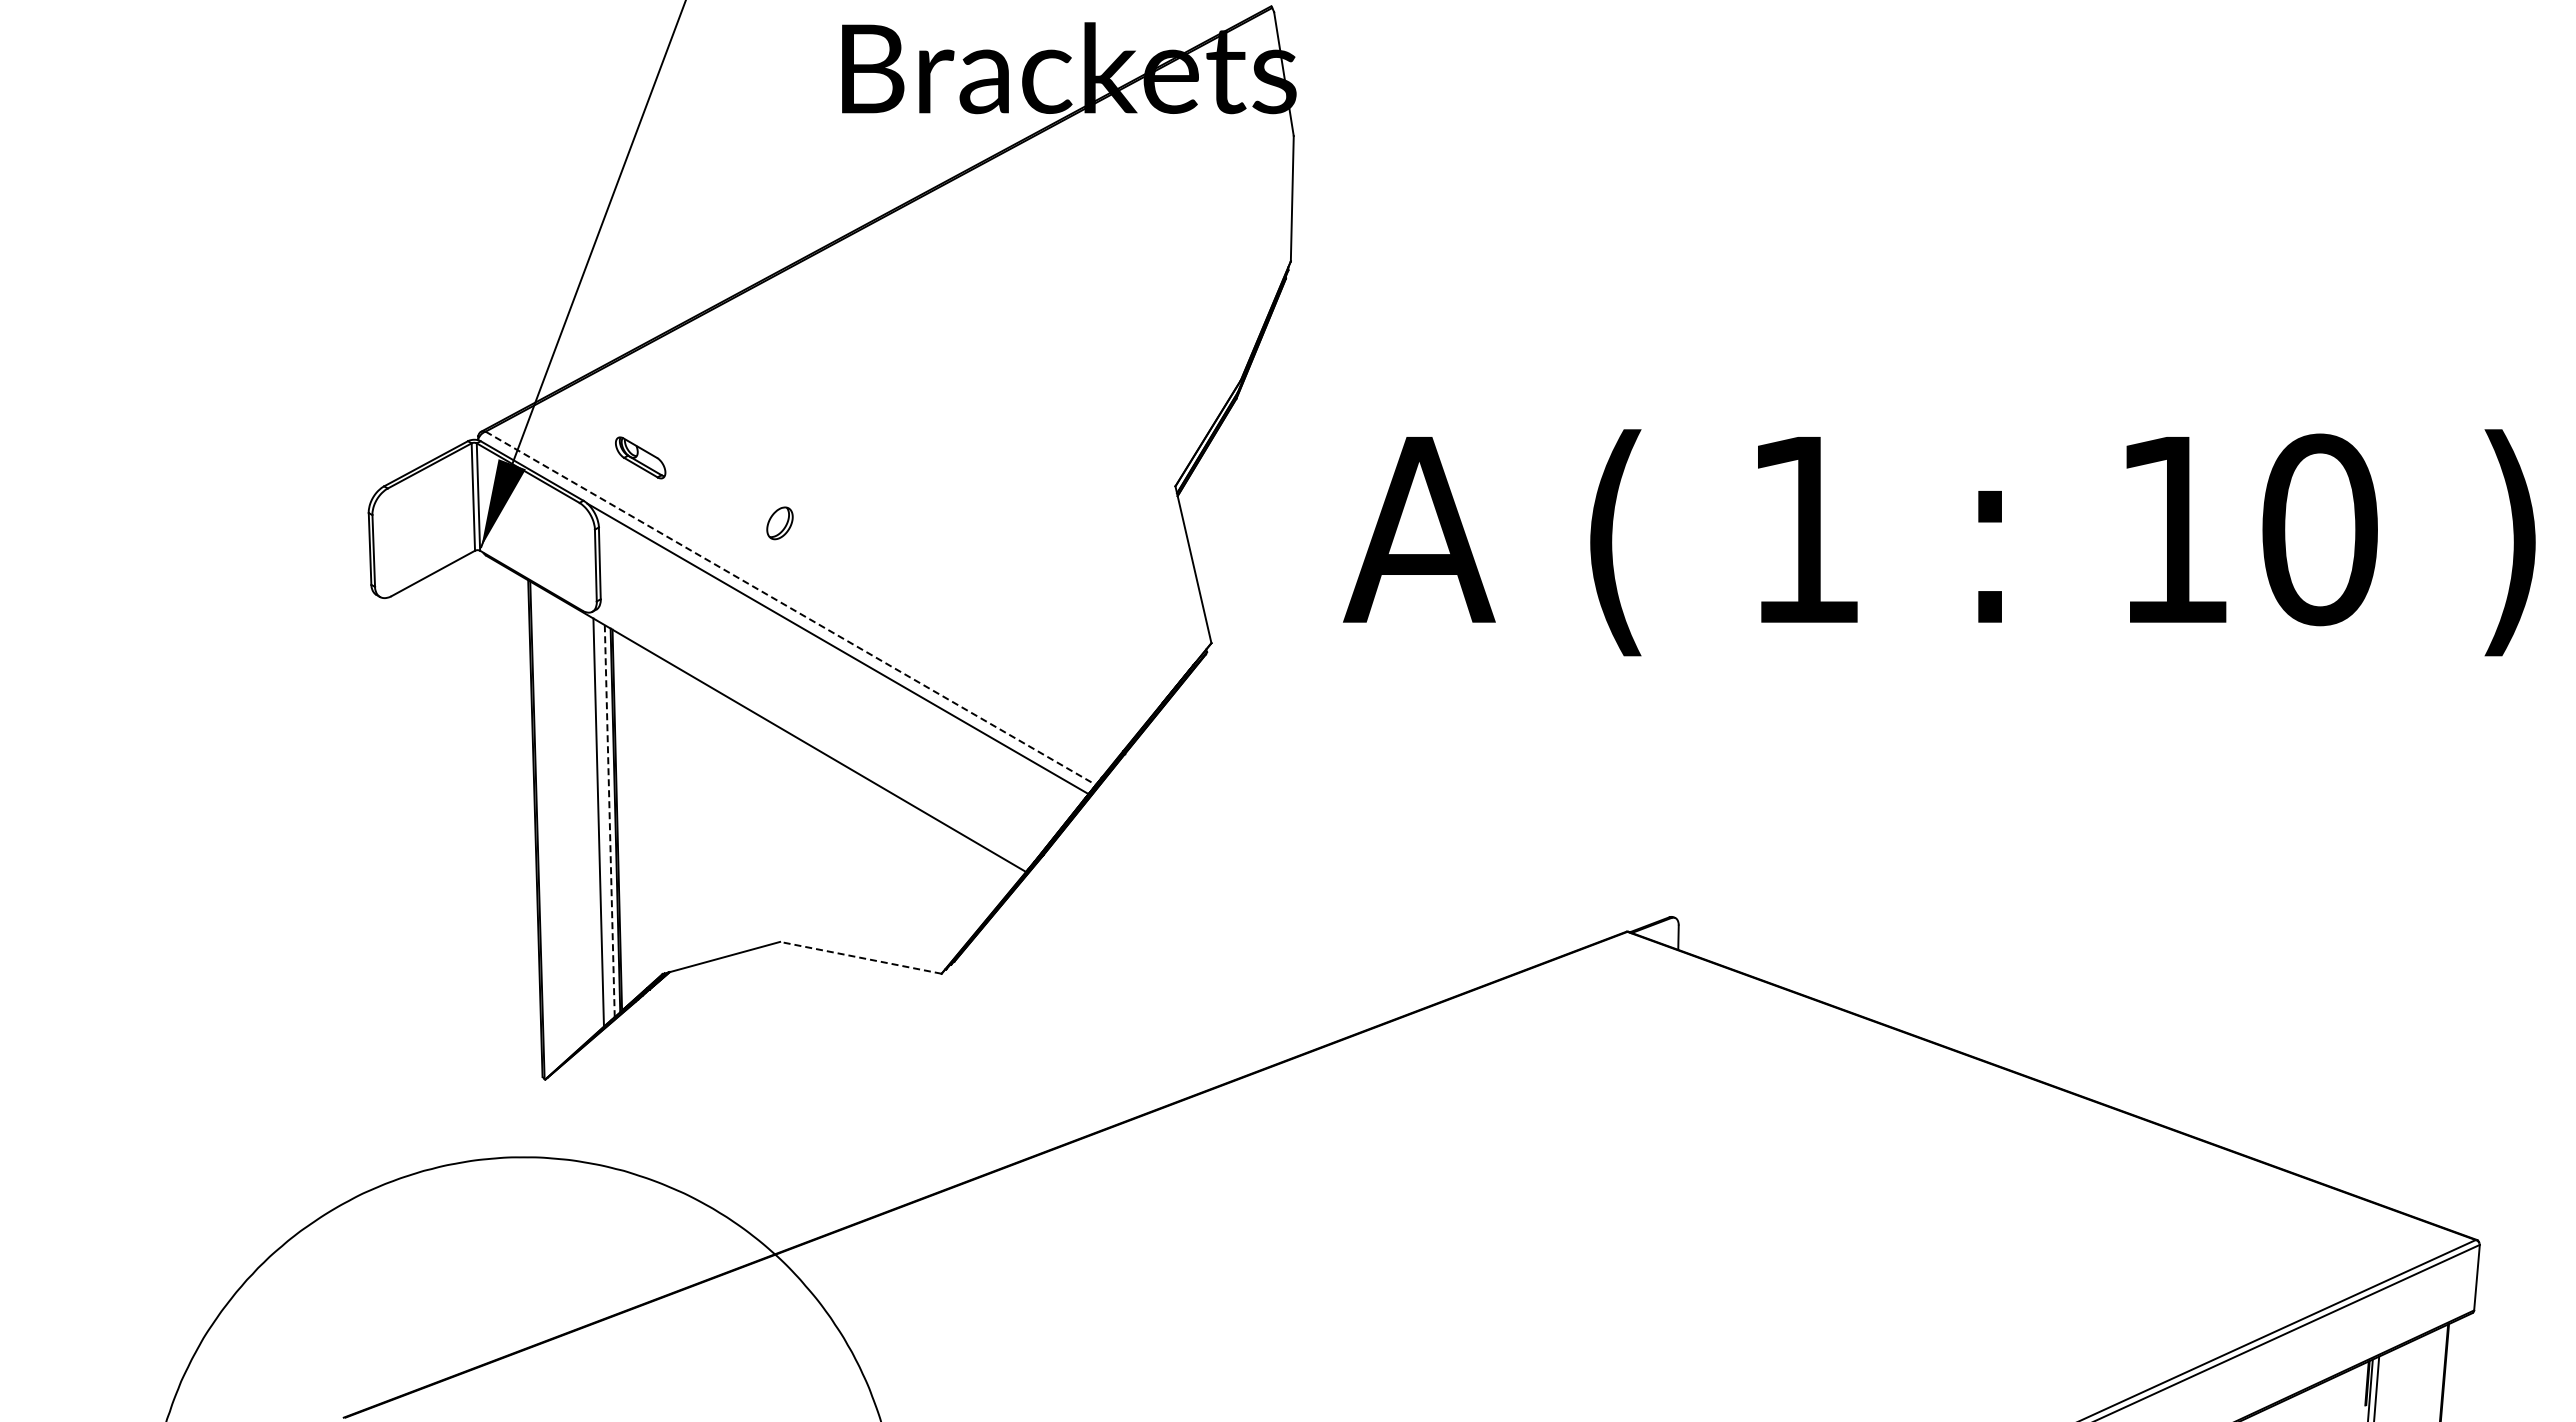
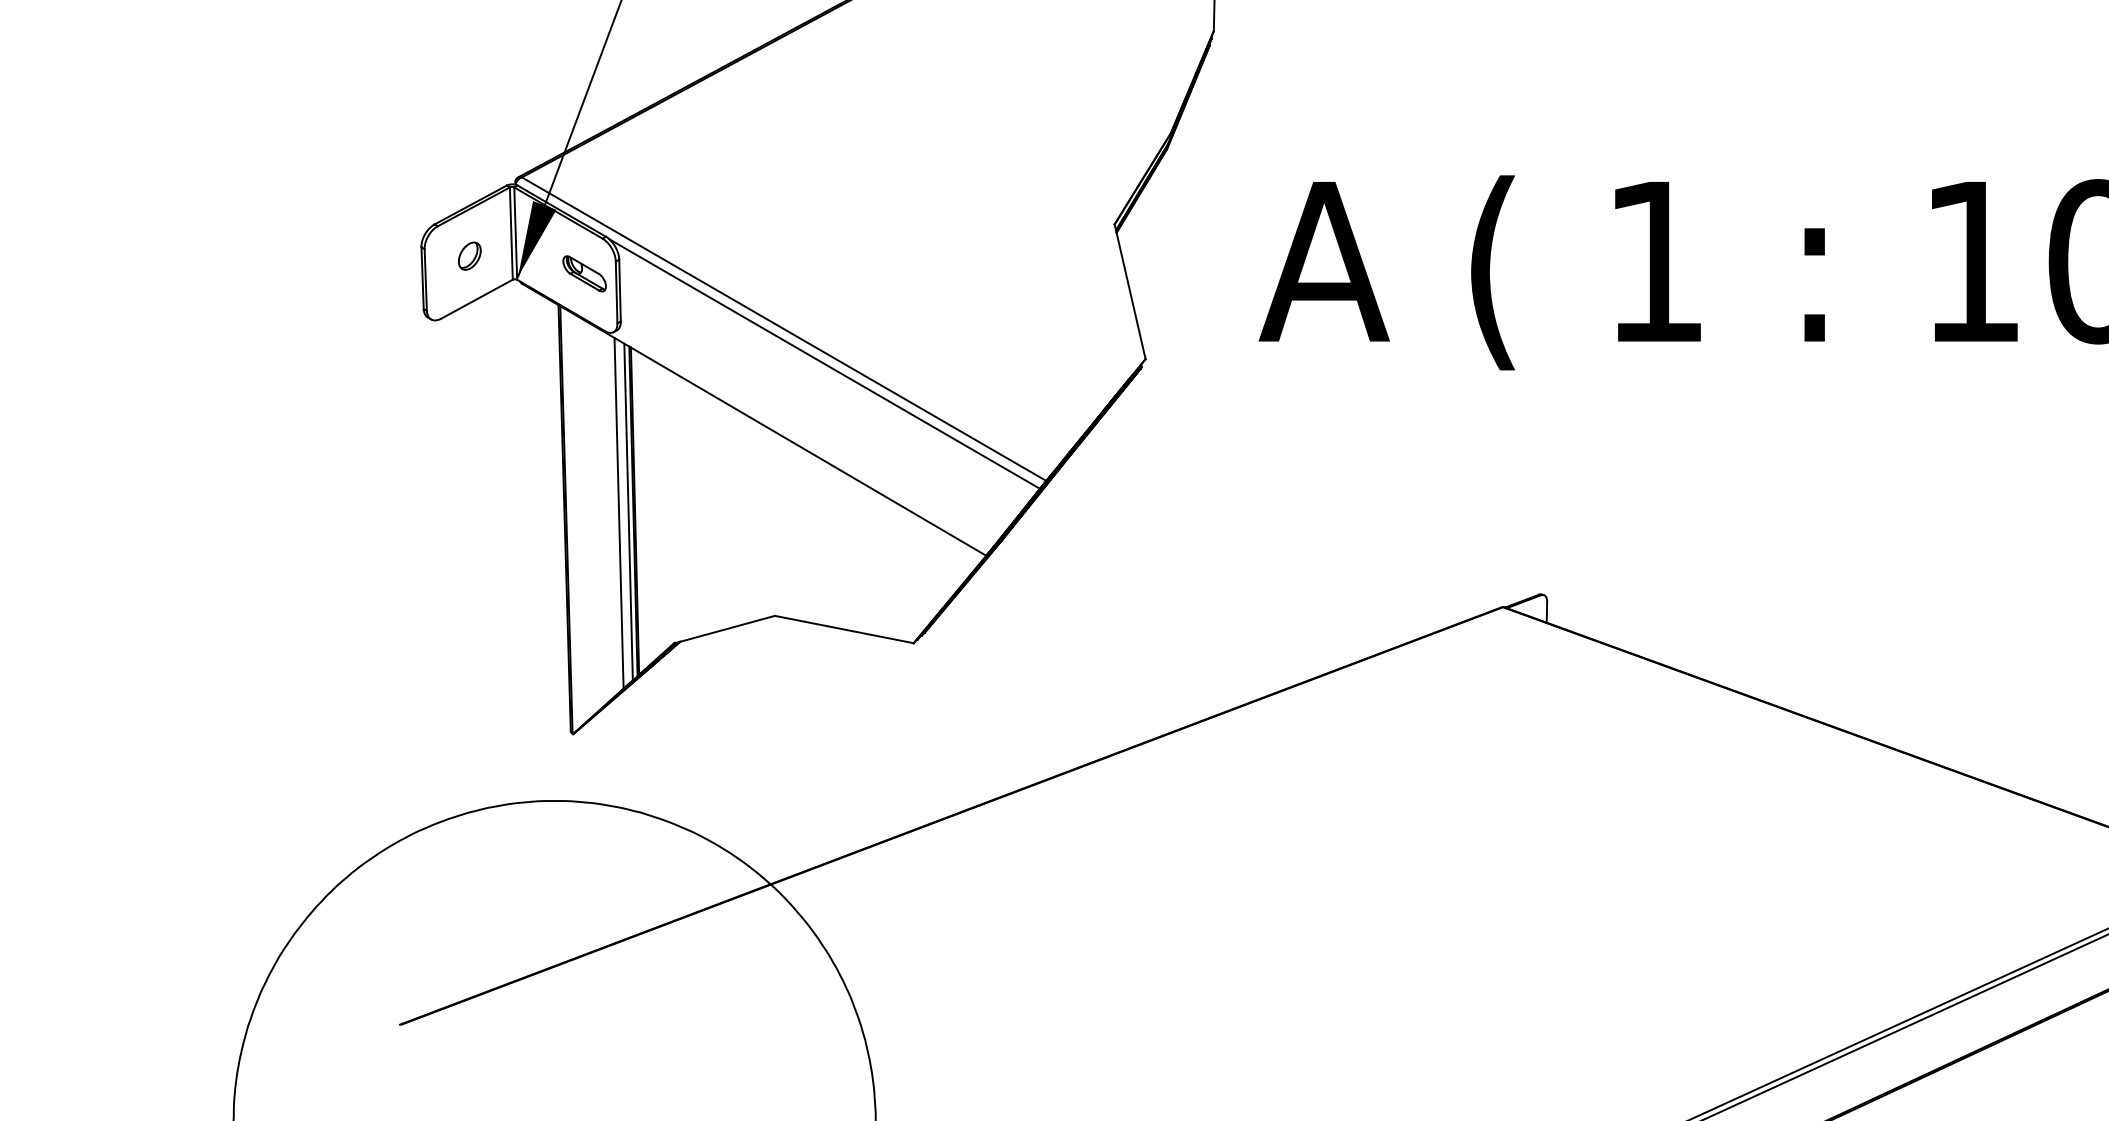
part: (640, 457) -> (584, 273), moved
part: (779, 523) -> (469, 256), moved
line: (790, 608) -> (783, 329), dashed -> solid
line: (609, 820) -> (628, 511), dashed -> solid
line: (860, 957) -> (844, 629), dashed -> solid

